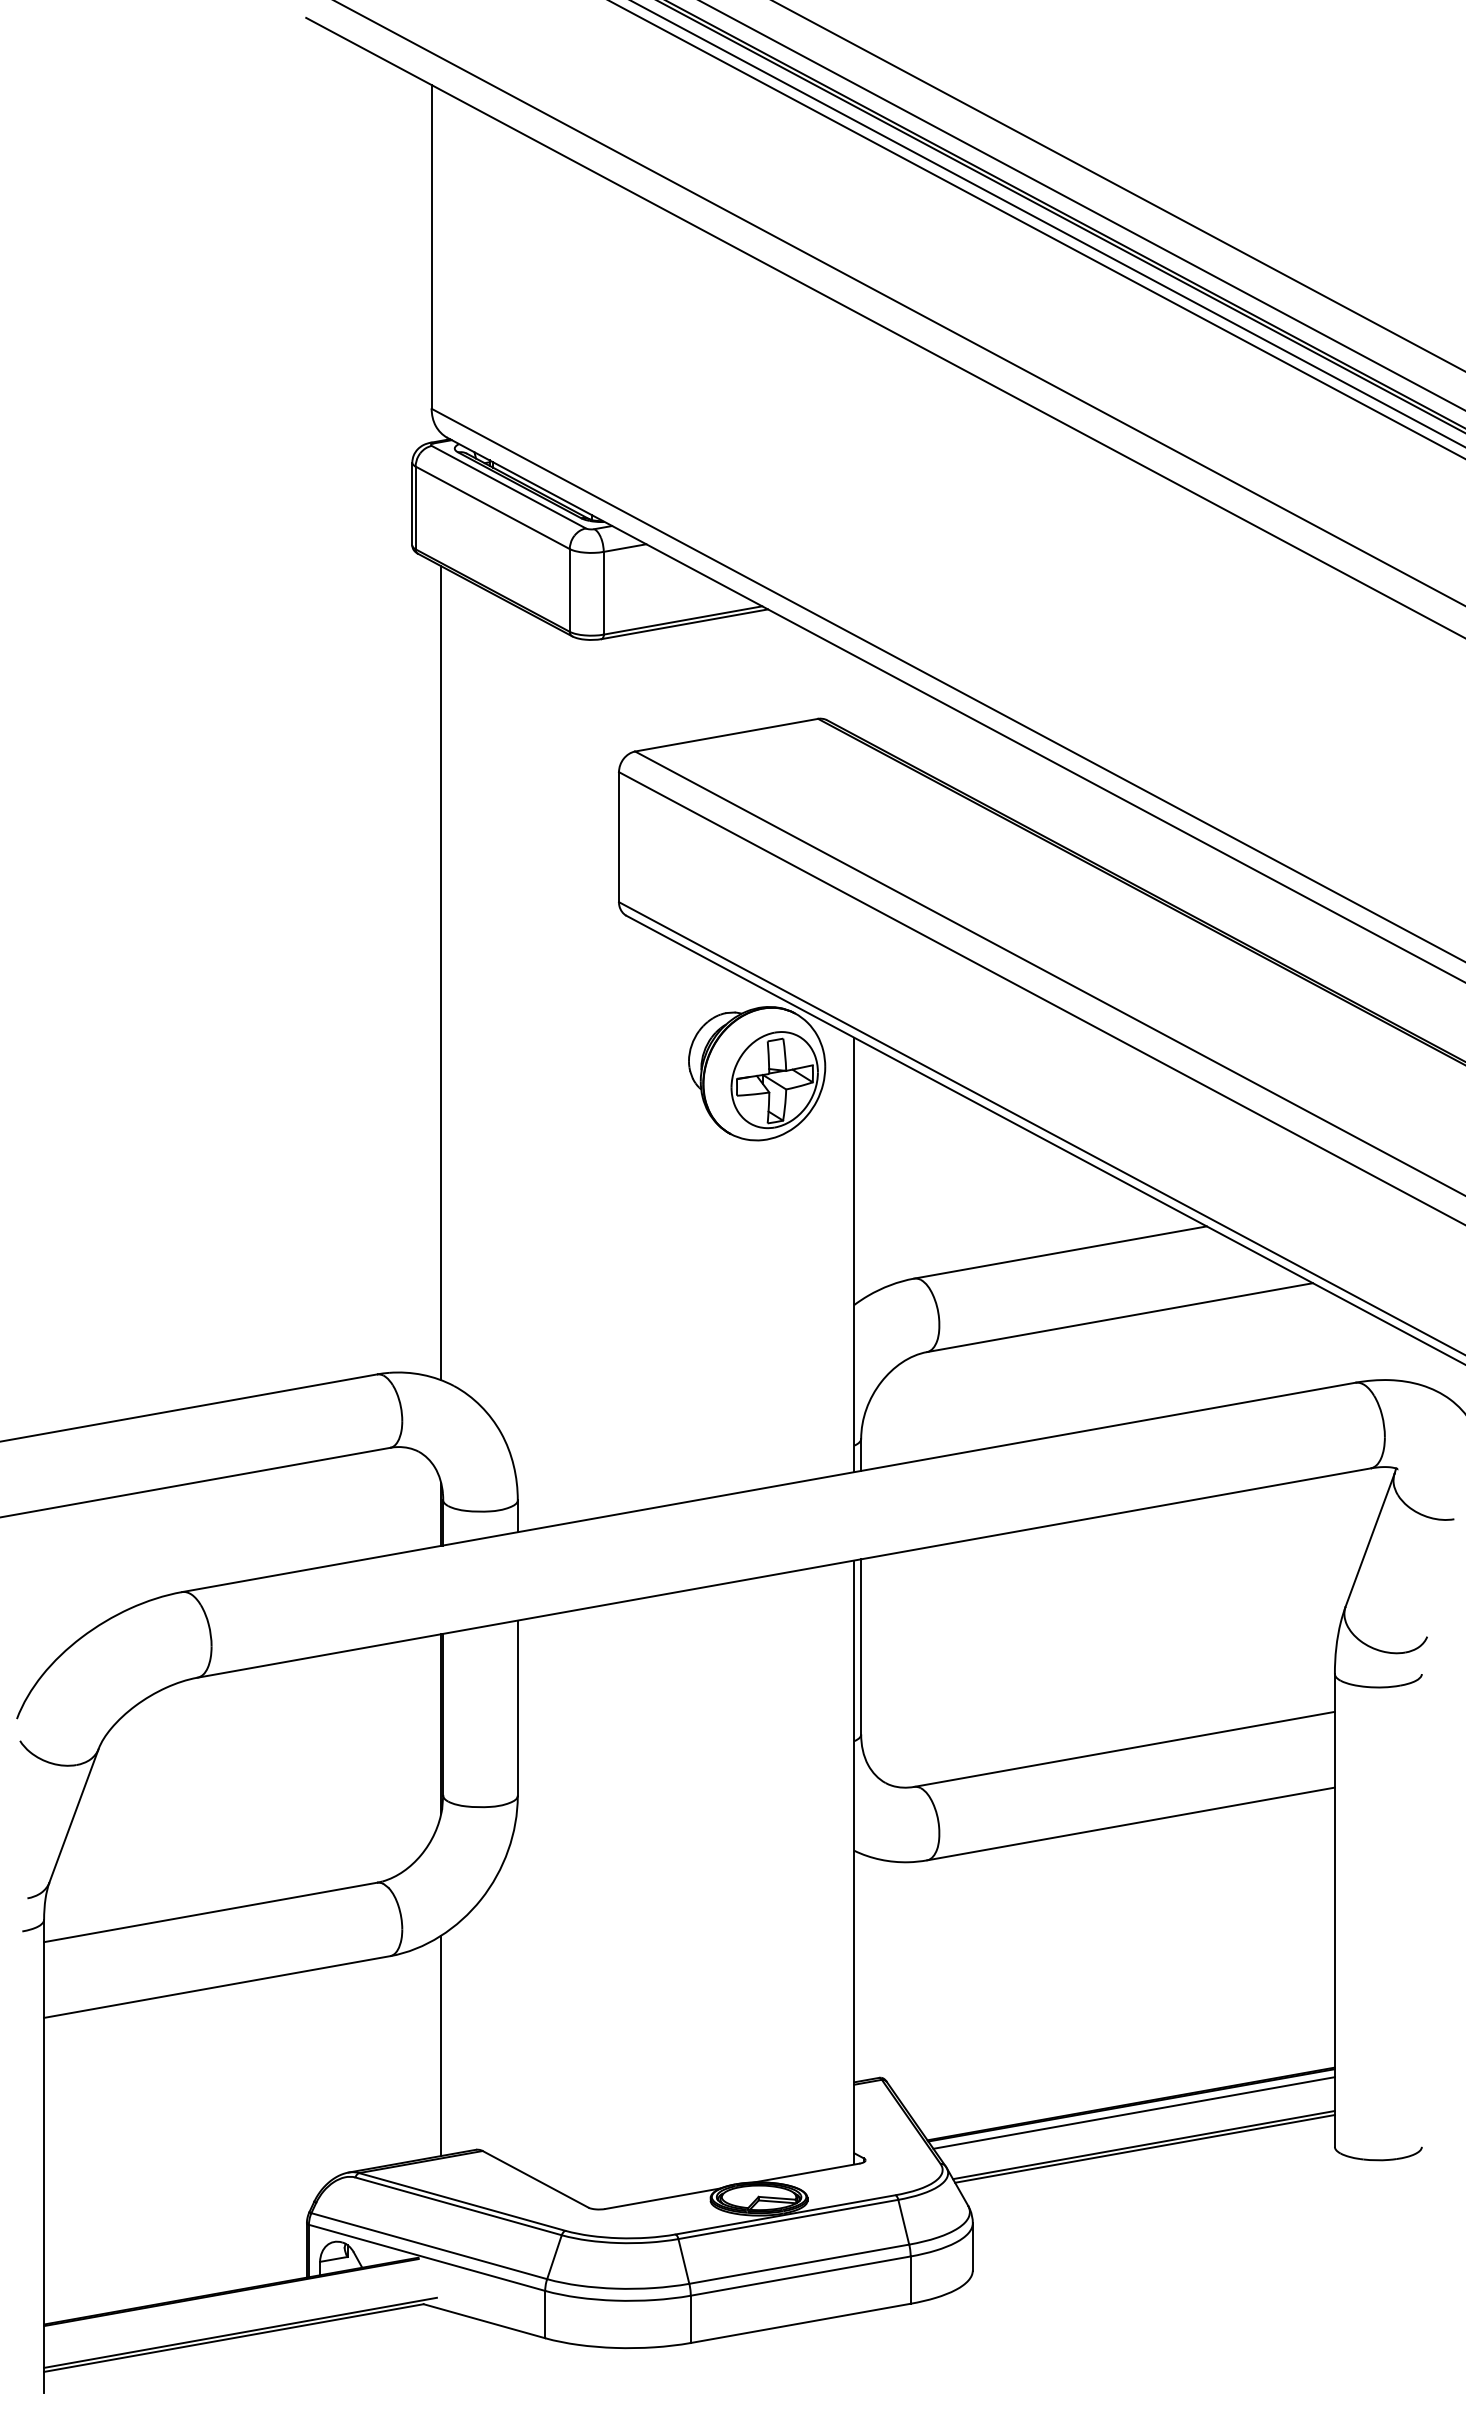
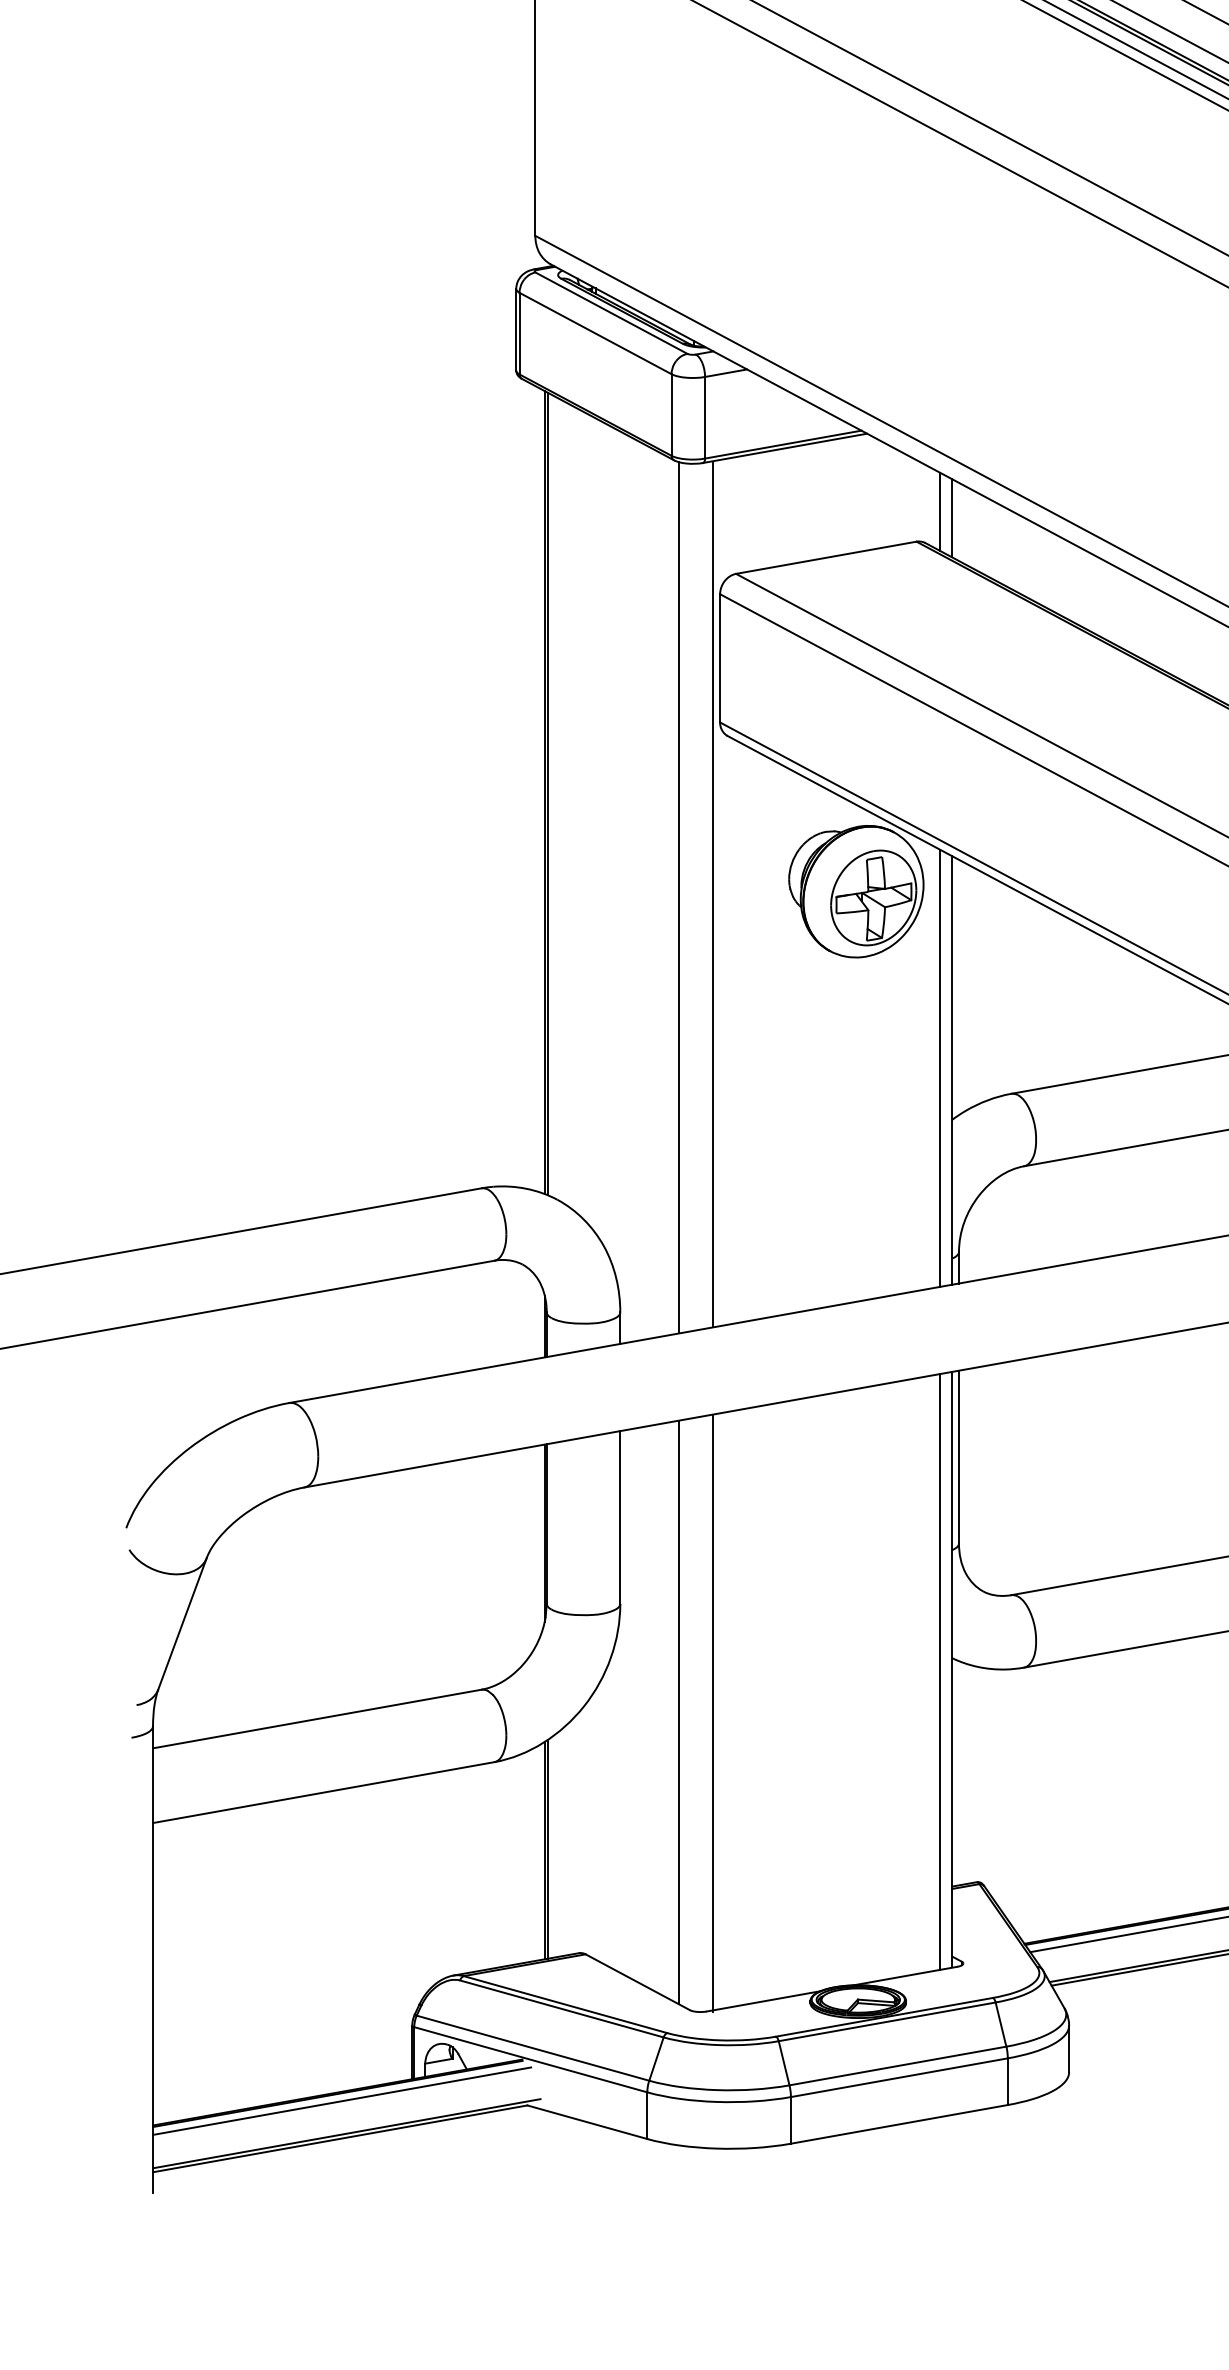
line: (841, 688) -> (939, 511), added
line: (854, 694) -> (952, 517), added
line: (444, 974) -> (547, 793), added
line: (611, 1077) -> (712, 895), added
line: (577, 1079) -> (679, 897), added
line: (841, 1252) -> (939, 1068), added
line: (841, 1864) -> (939, 1671), added
line: (577, 1905) -> (679, 1712), added
line: (611, 1905) -> (712, 1712), added
line: (444, 2044) -> (547, 1849), added
line: (235, 2299) -> (341, 2100), added

